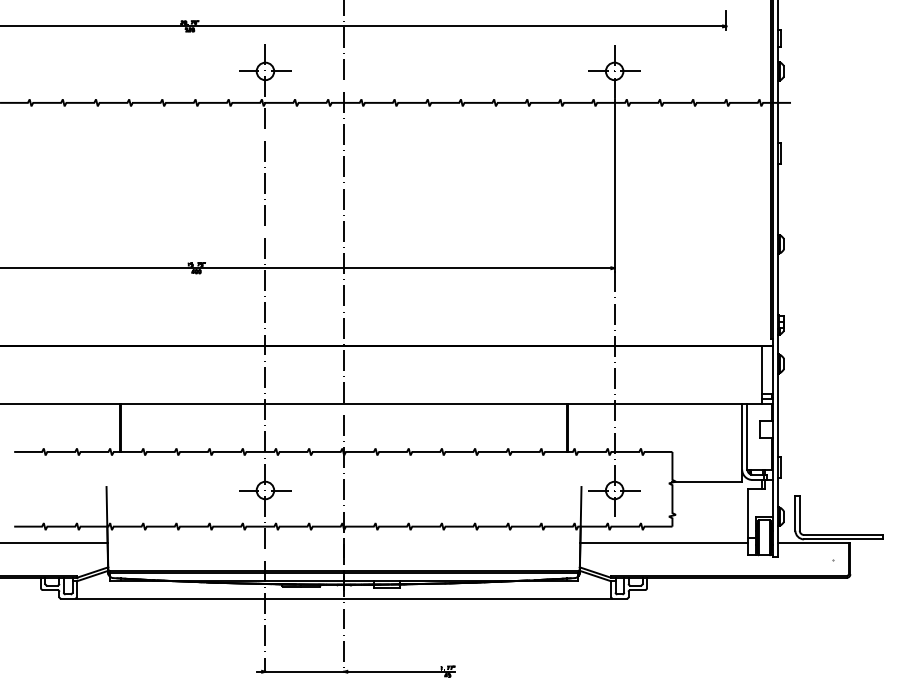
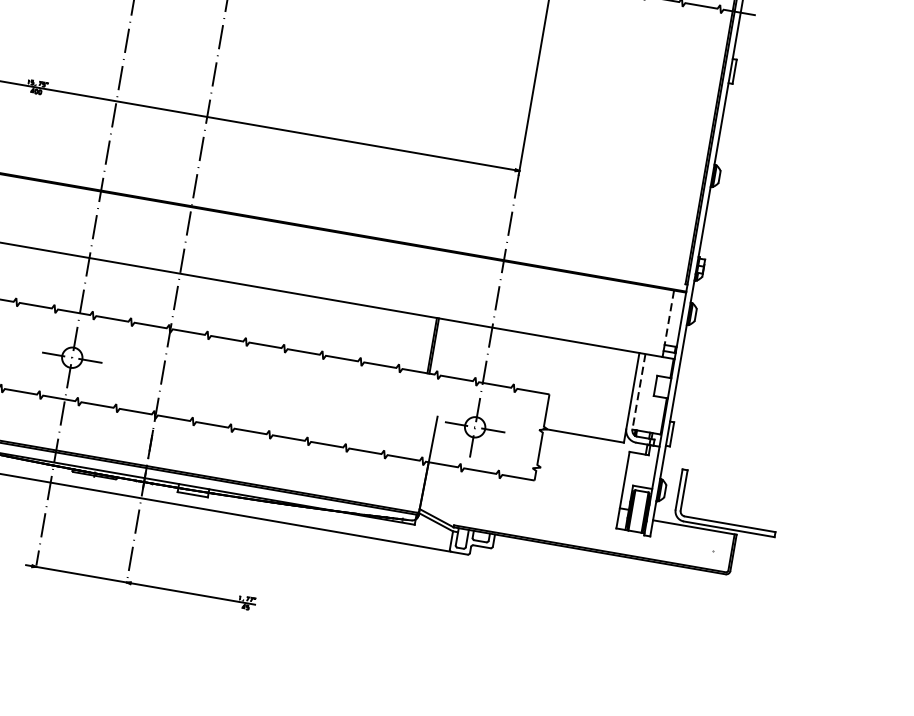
line: (762, 370) -> (669, 318), solid -> dashed
line: (747, 436) -> (639, 391), solid -> dashed
line: (664, 542) -> (522, 497), removed

